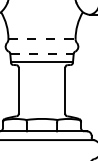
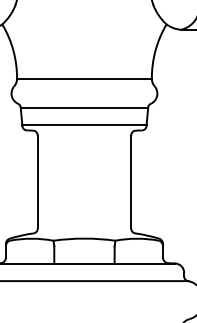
line: (42, 39) -> (85, 79), dashed -> solid
line: (42, 53) -> (85, 107), dashed -> solid

